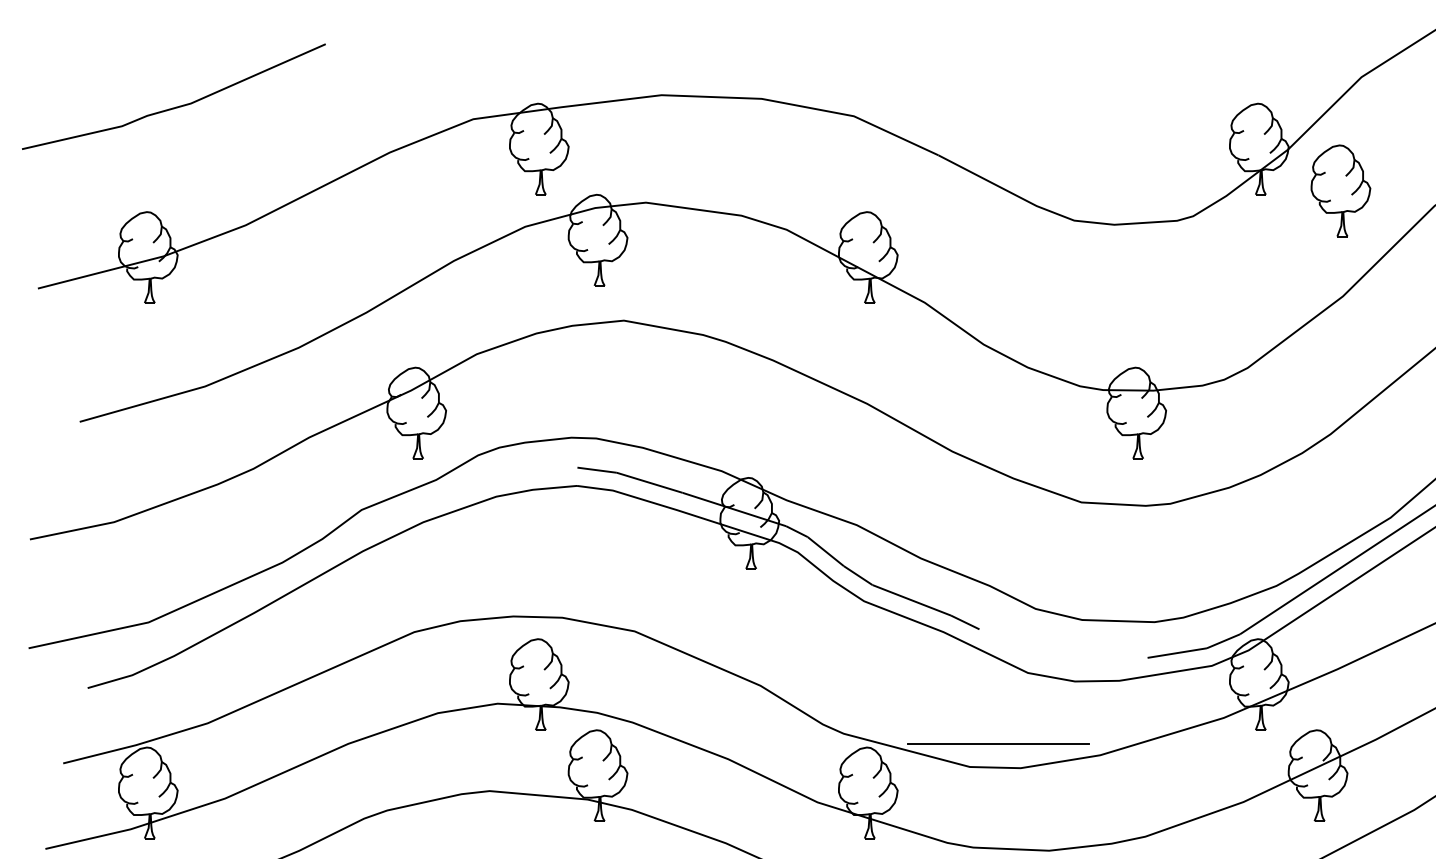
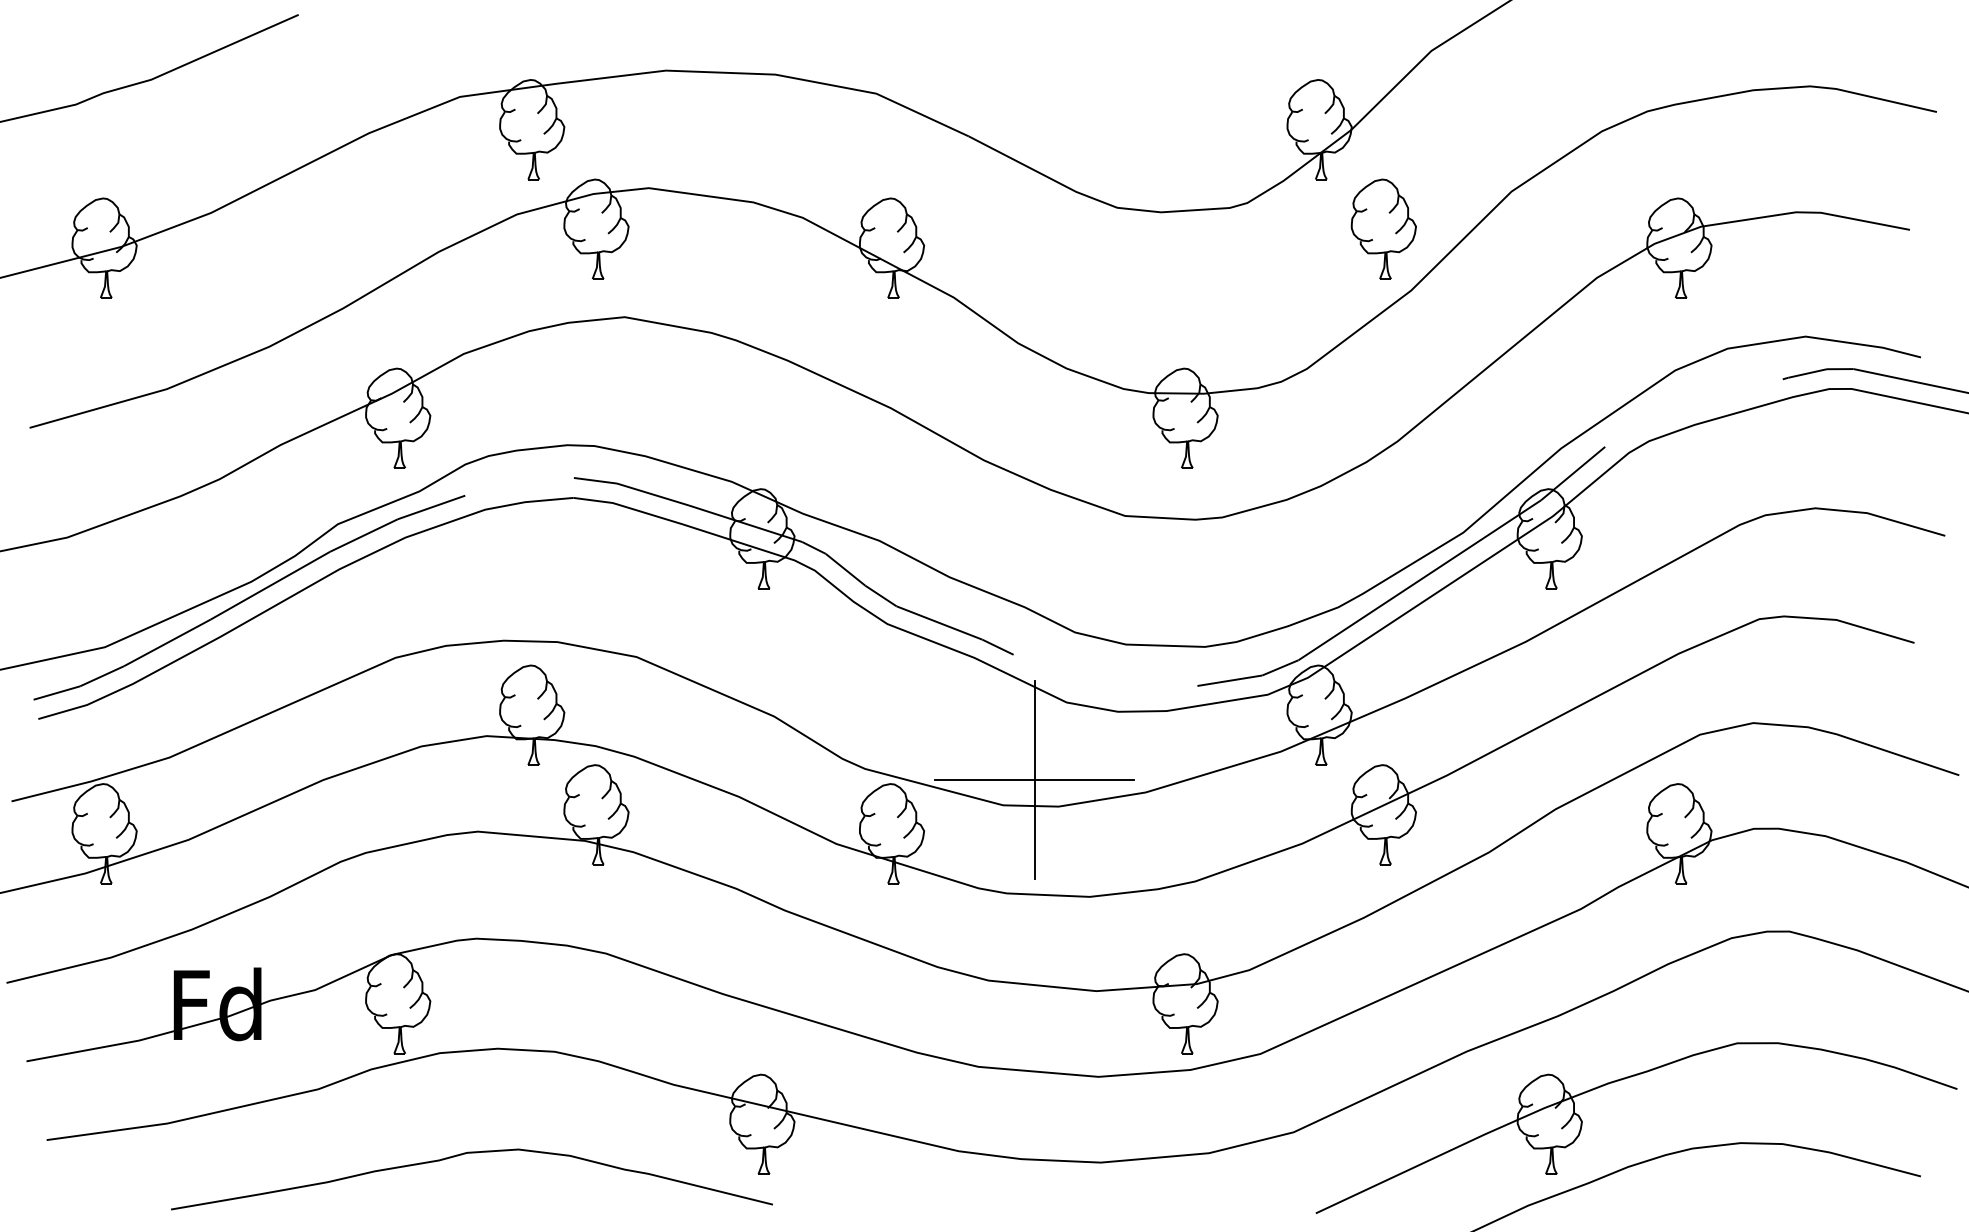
part: (1340, 190) -> (1383, 228), moved
curve: (280, 576) -> (249, 597), added
line: (998, 743) -> (1034, 779), added

